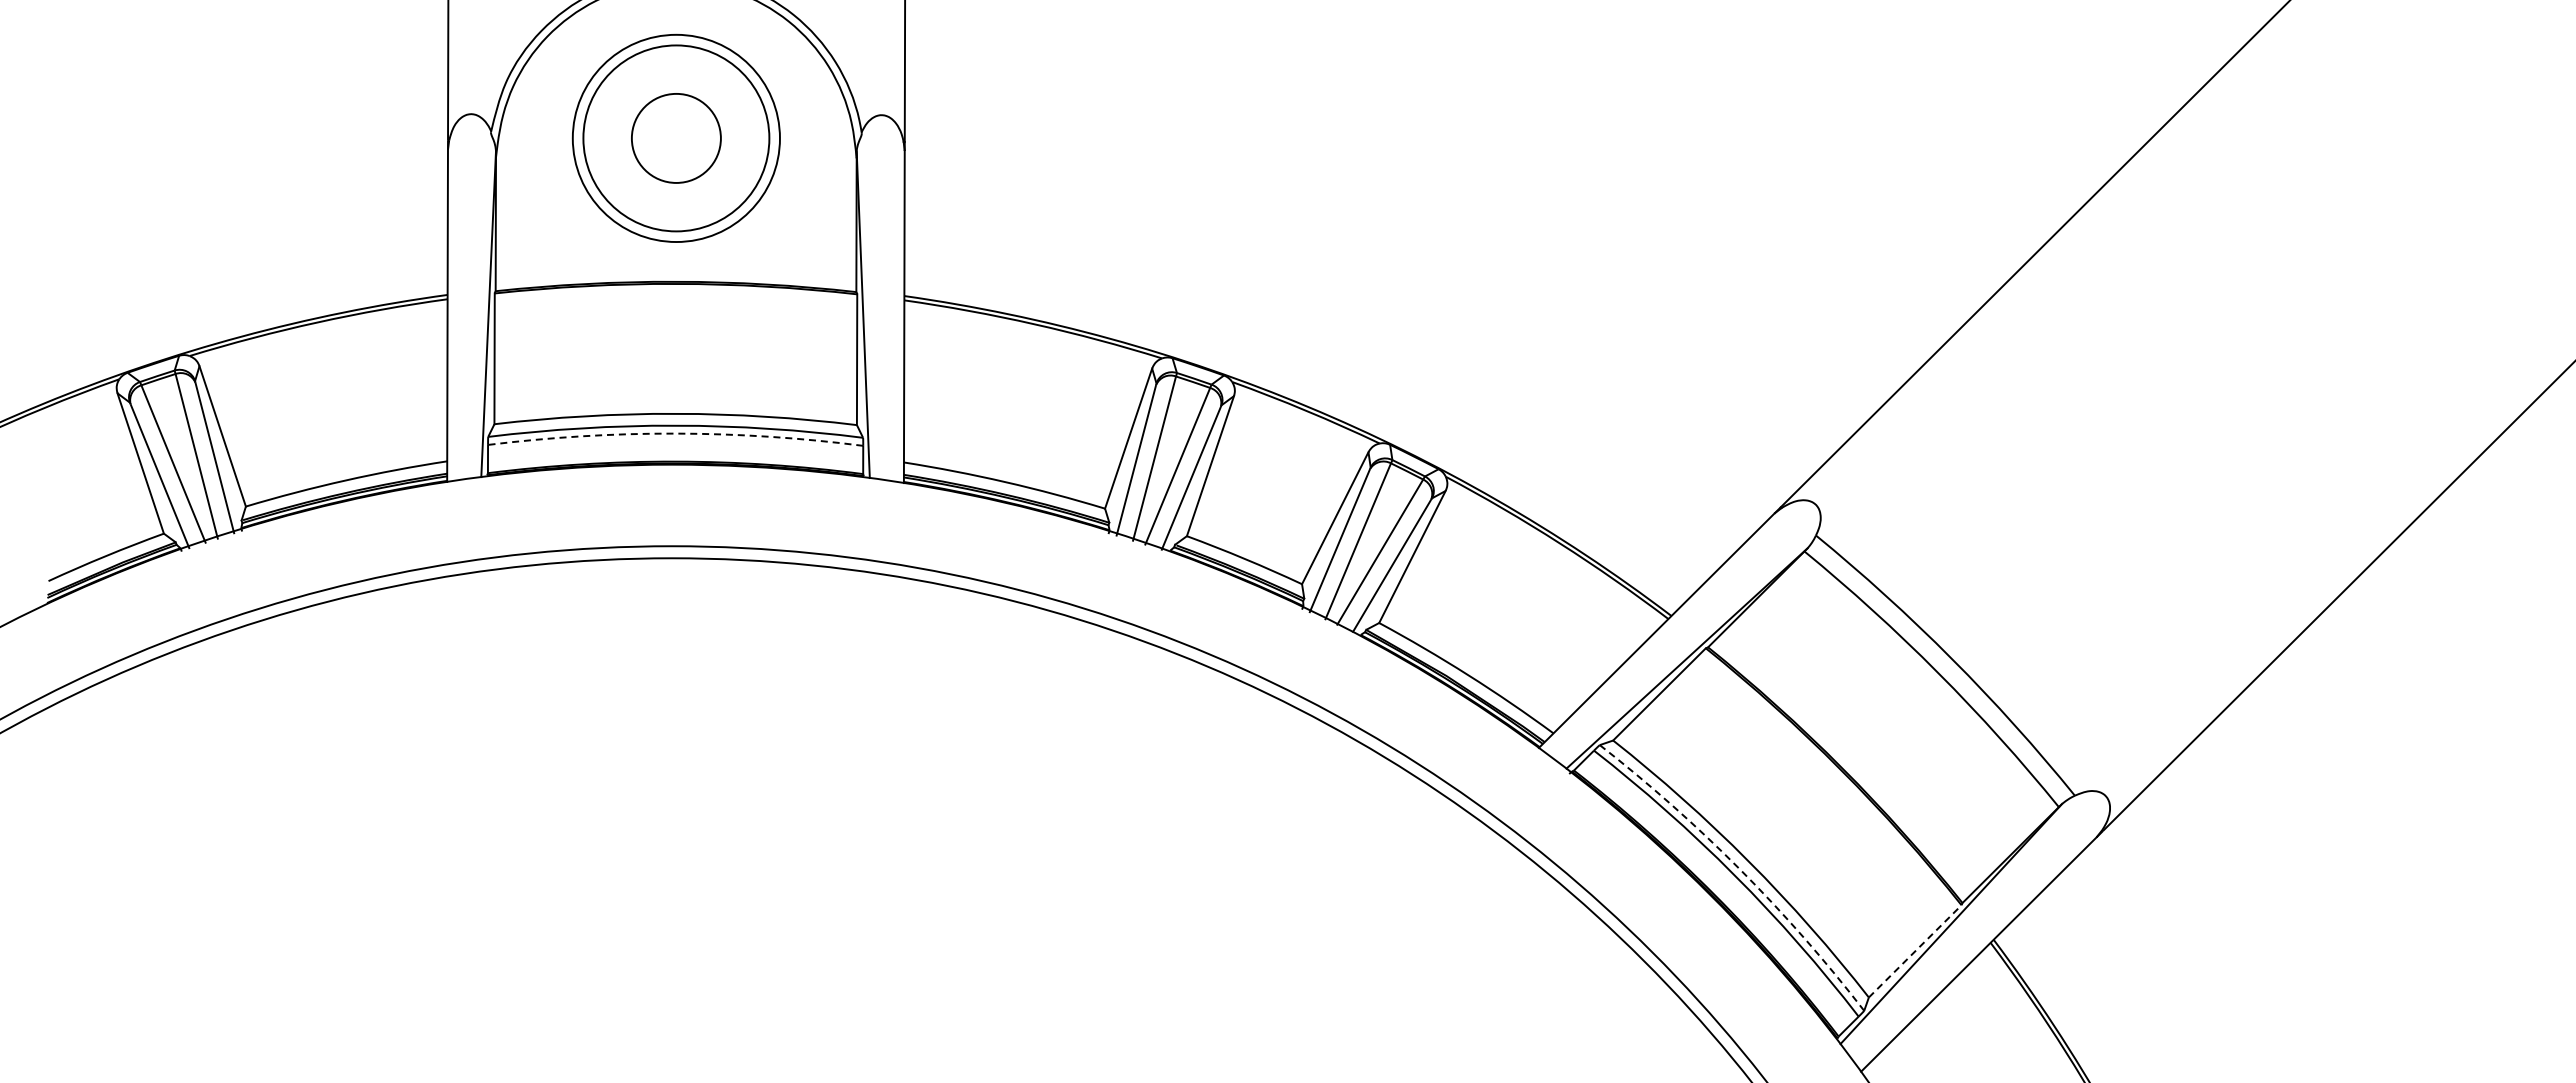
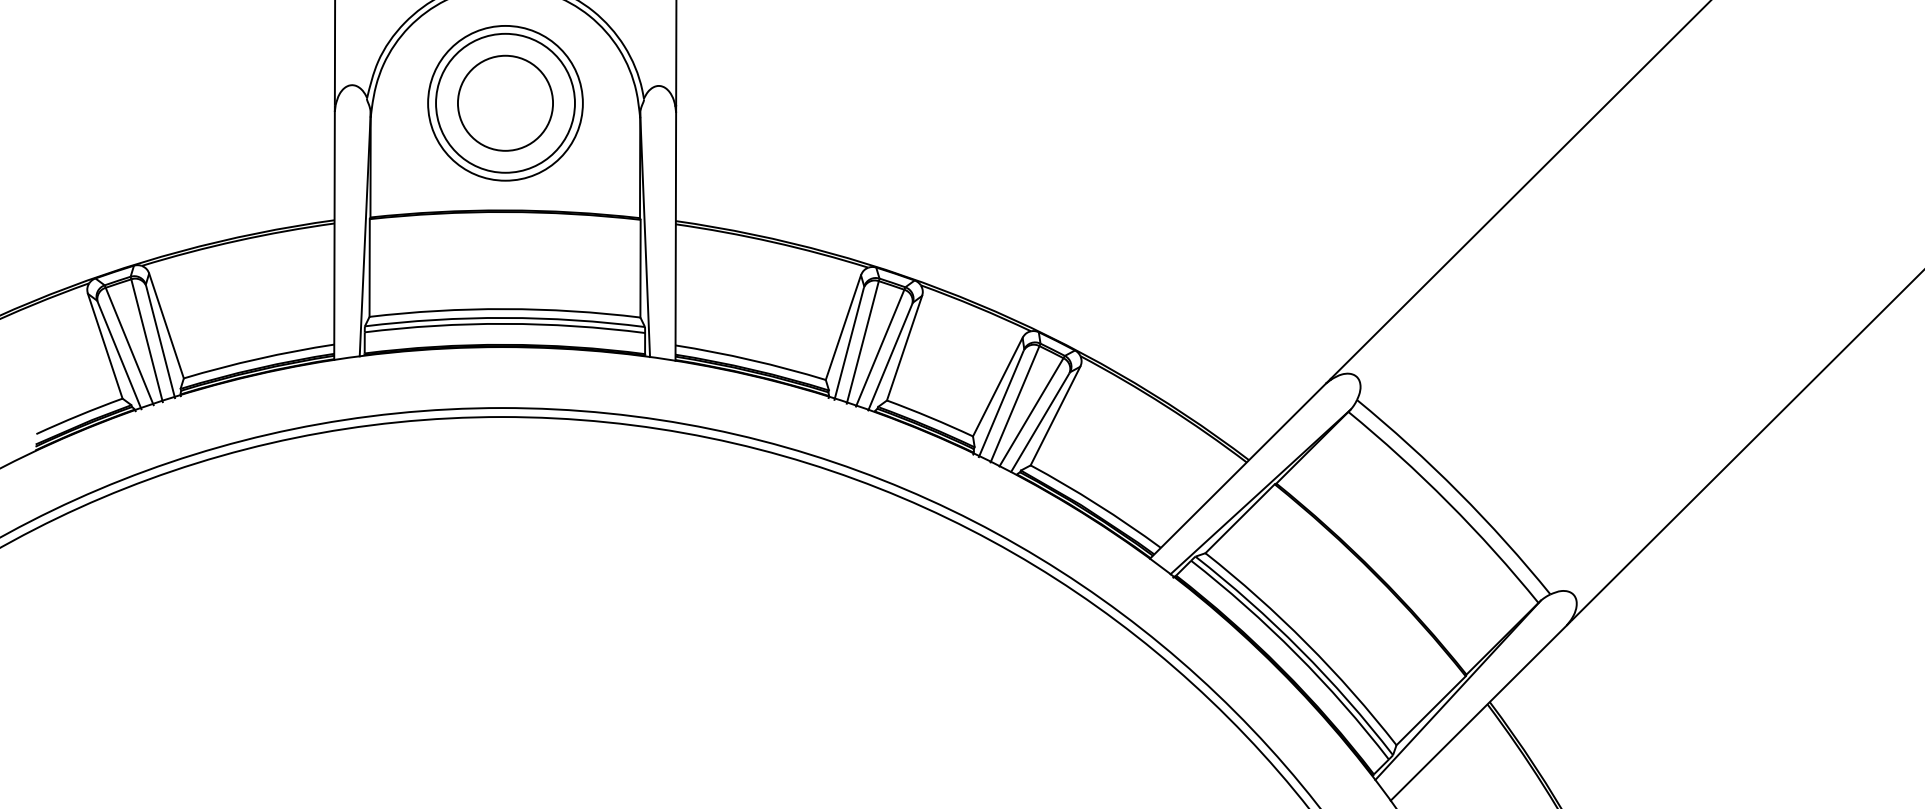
circle: (676, 138) -> (505, 103), size x1.43
arc: (675, 433) -> (504, 323), dashed -> solid
arc: (1740, 869) -> (1300, 649), dashed -> solid
line: (1915, 951) -> (1431, 710), dashed -> solid

